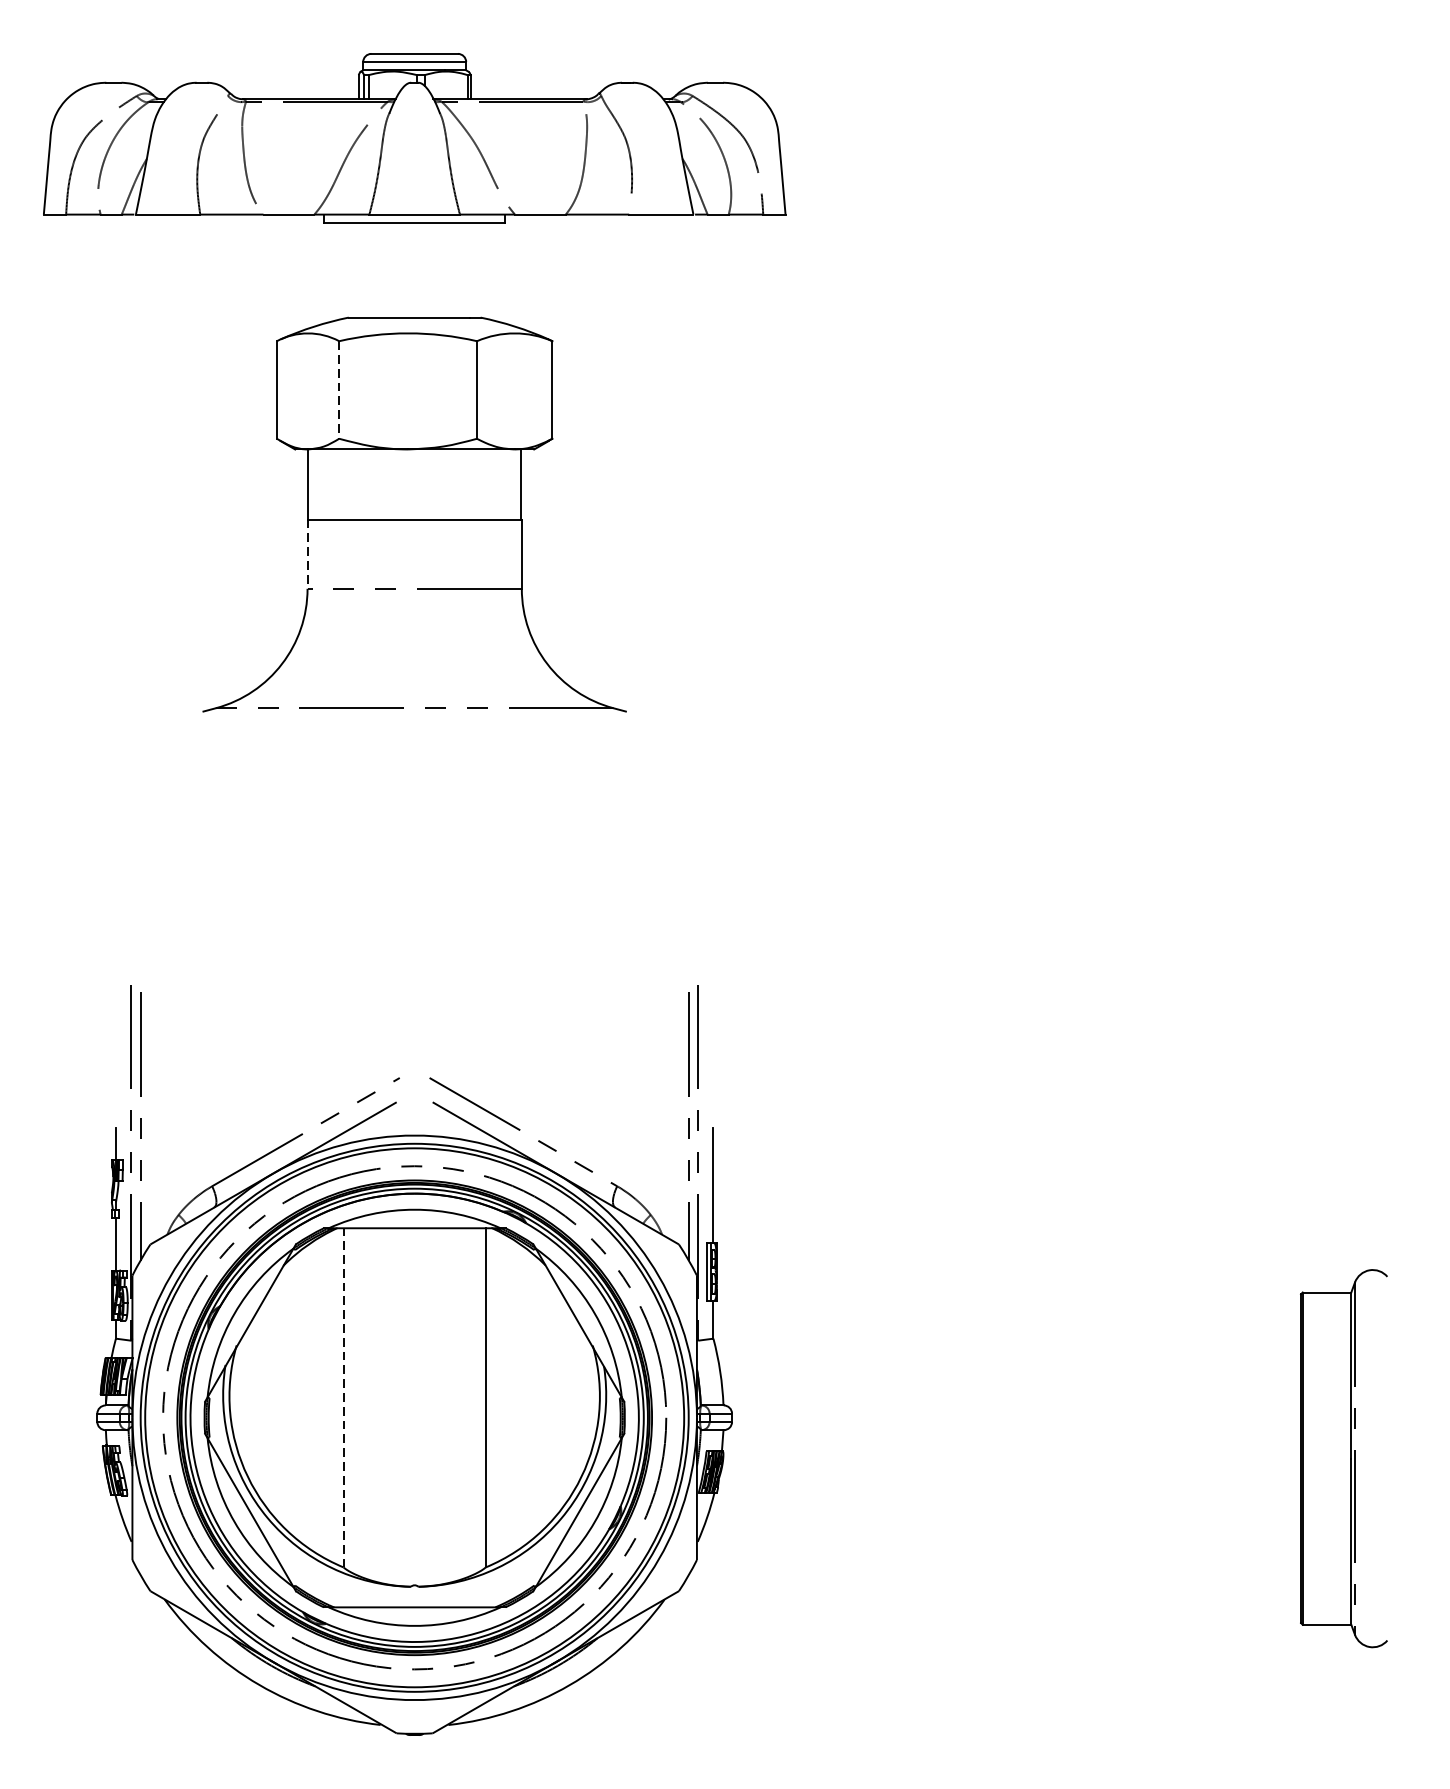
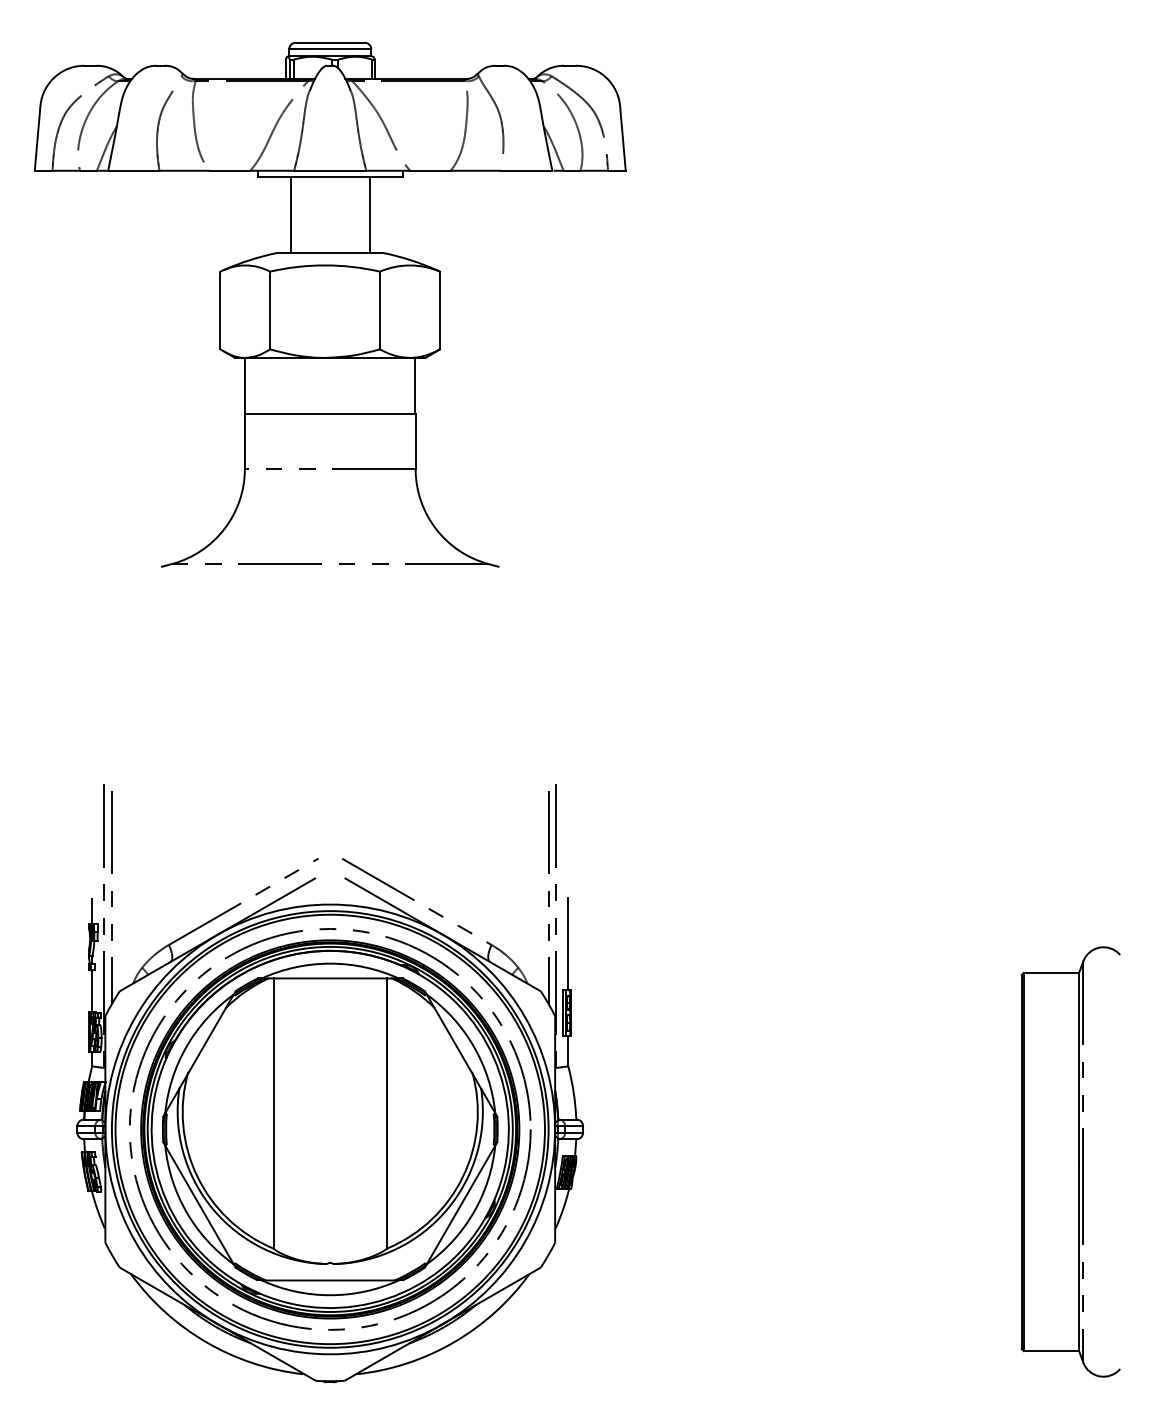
line: (364, 269) -> (290, 214), added
line: (463, 269) -> (369, 214), added
line: (339, 389) -> (270, 310), dashed -> solid
line: (307, 554) -> (244, 441), dashed -> solid
line: (343, 1397) -> (273, 1113), dashed -> solid
part: (1343, 1458) -> (1070, 1161), size x1.43

